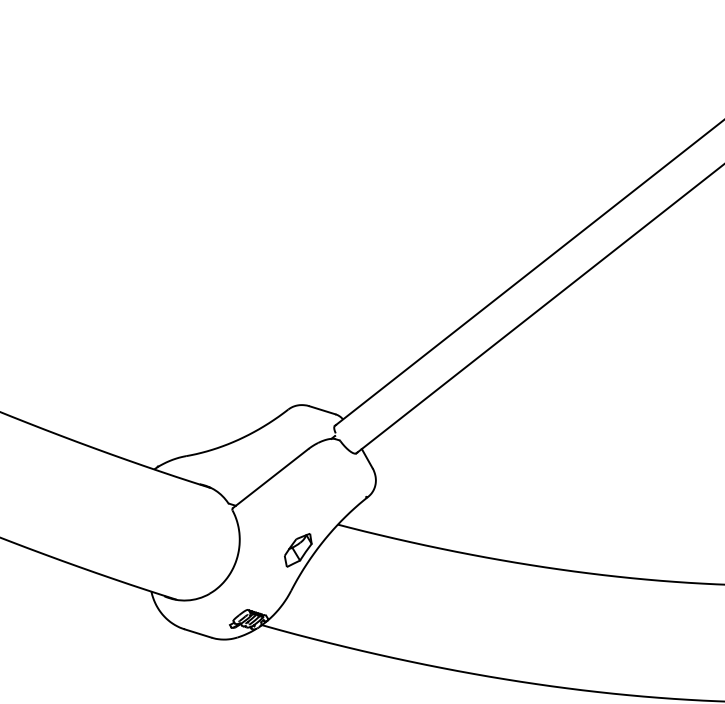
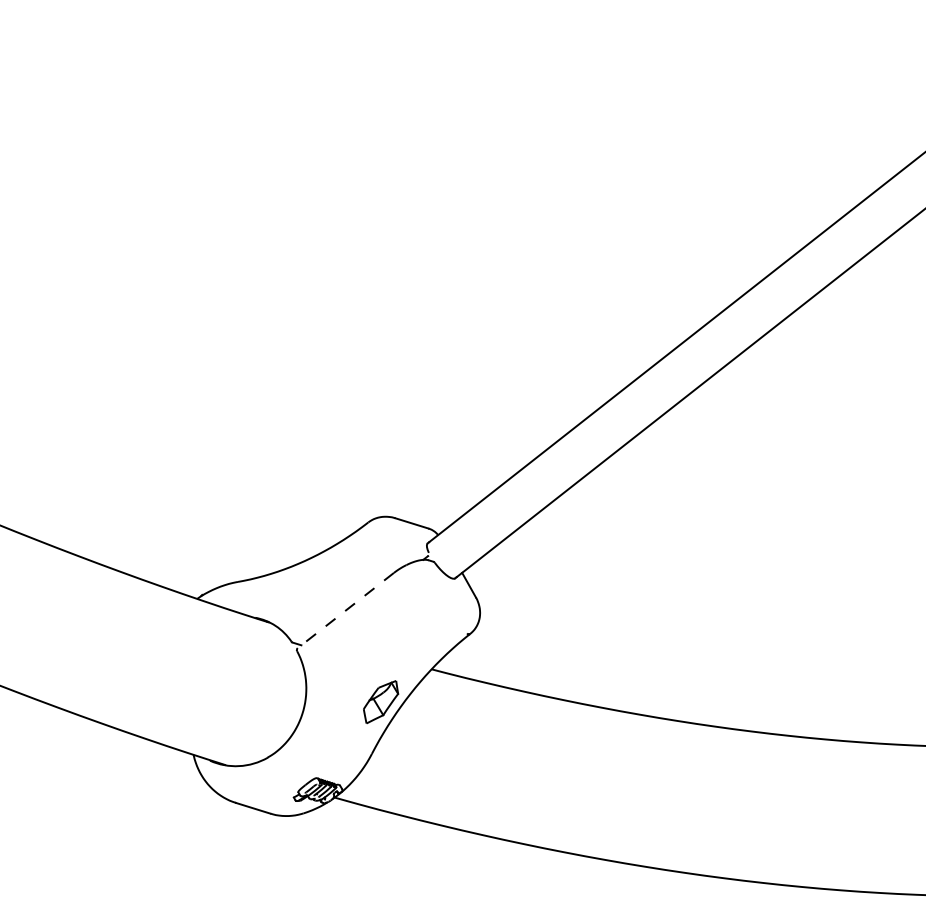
line: (270, 478) -> (345, 610), solid -> dashed

